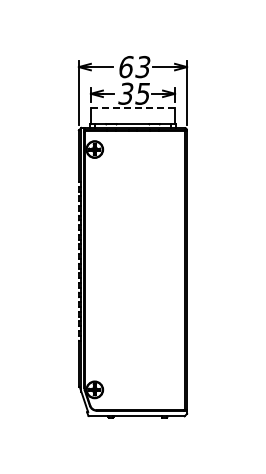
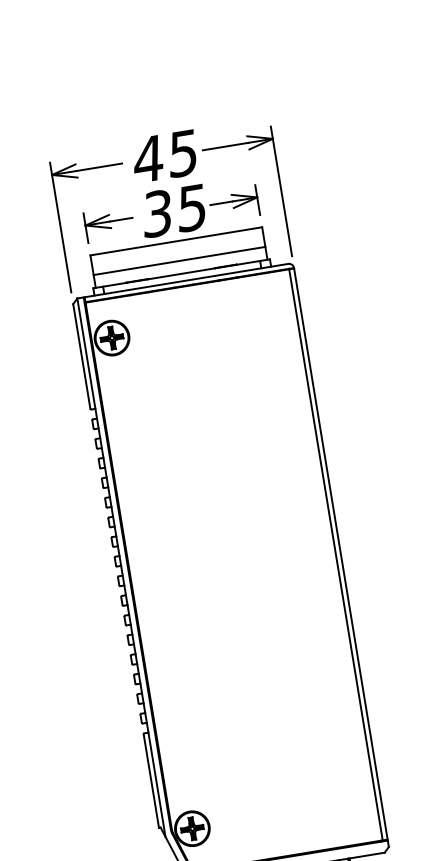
text: (134, 67) -> (165, 157), 63 -> 45
line: (133, 108) -> (177, 241), dashed -> solid
line: (132, 118) -> (178, 262), added

